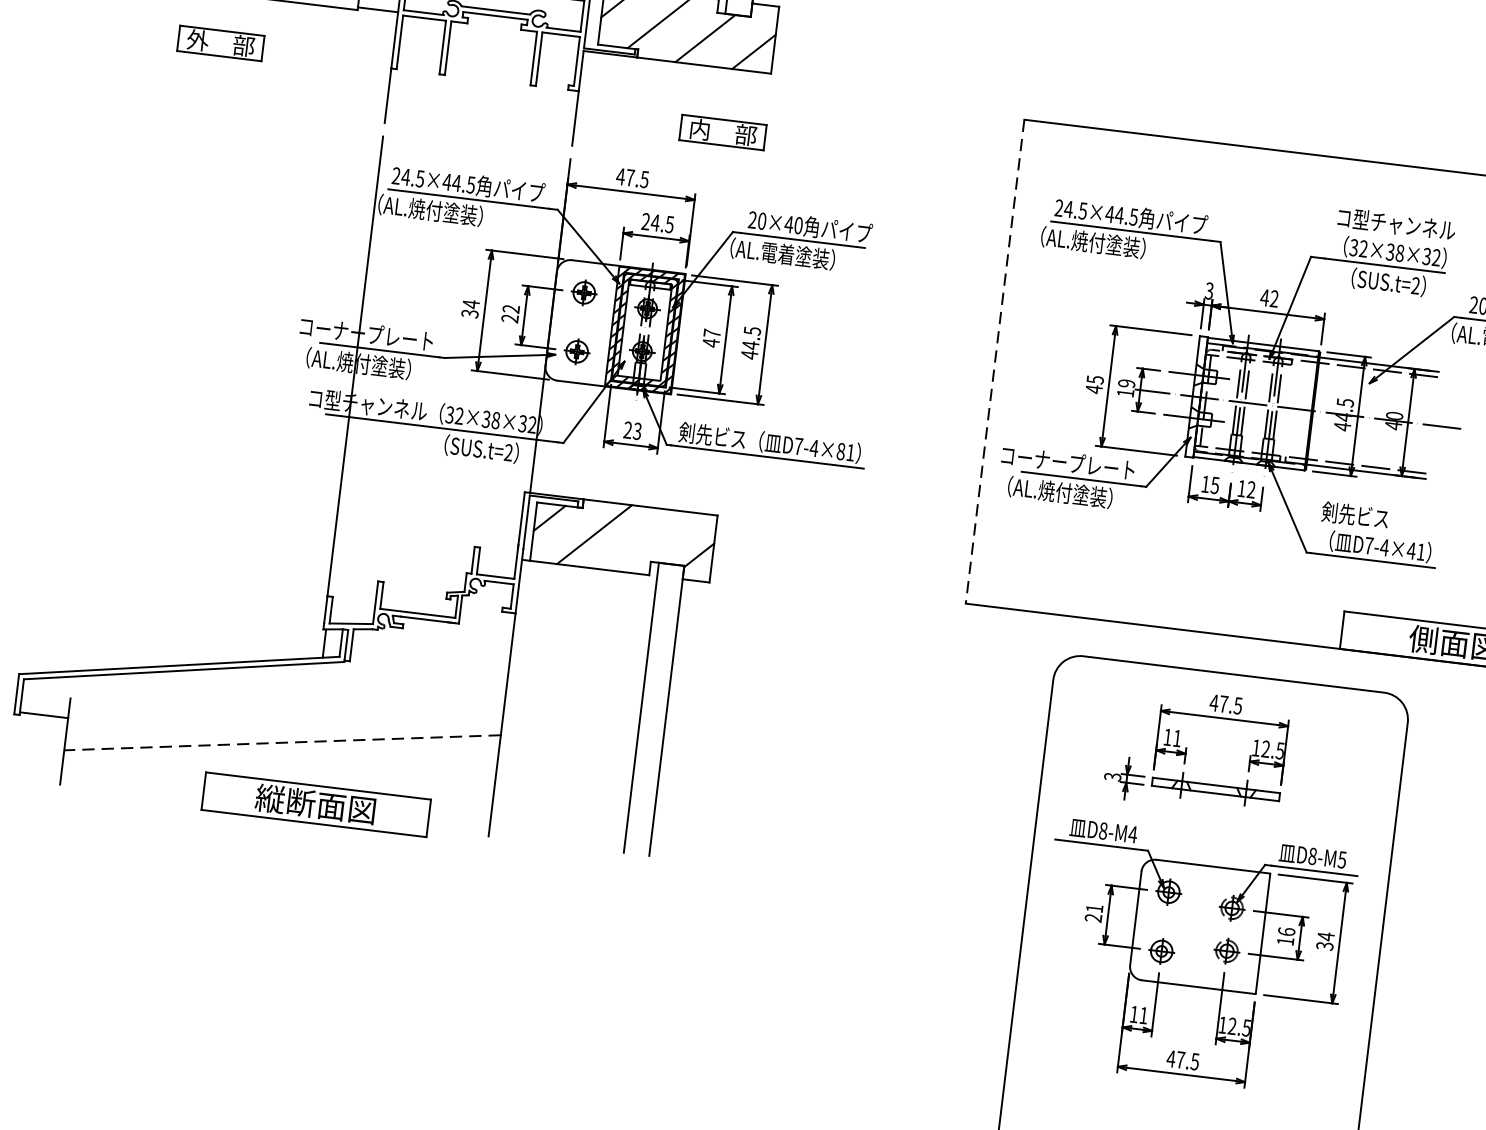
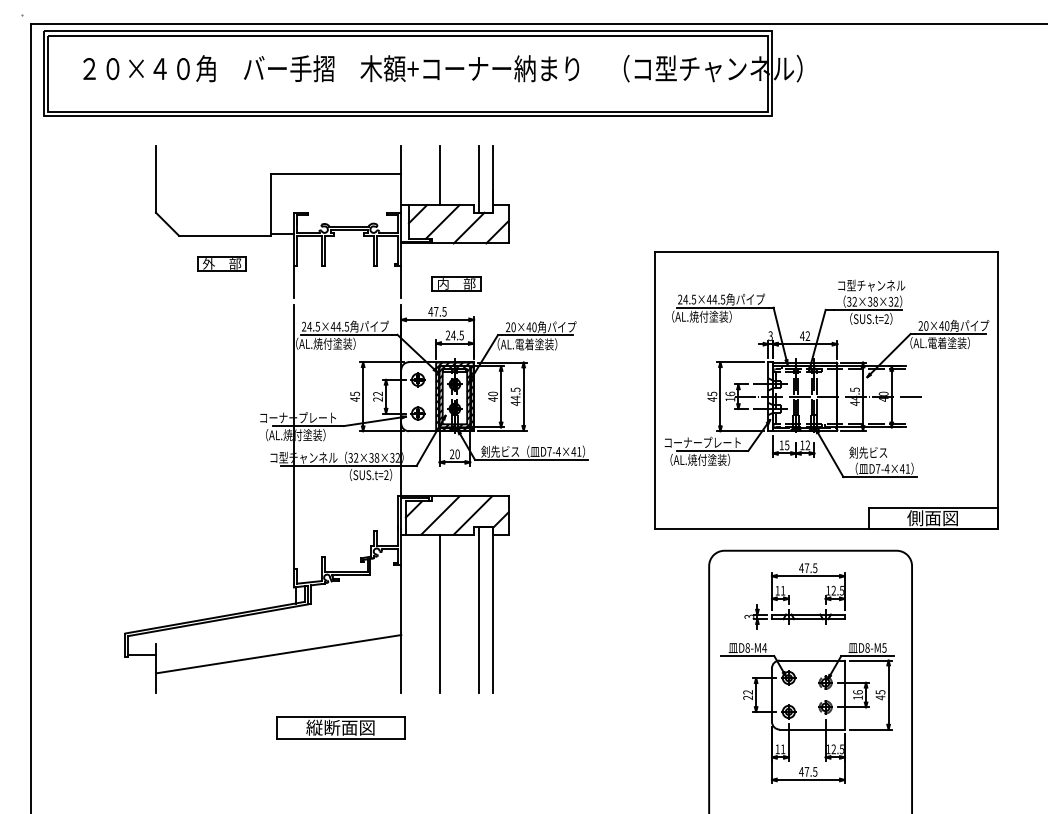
part: (219, 42) -> (221, 263), moved
part: (723, 131) -> (456, 283), moved
text: (471, 308) -> (355, 396), 34 -> 45
text: (711, 332) -> (492, 393), 47 -> 40
line: (994, 363) -> (654, 391), dashed -> solid
text: (1127, 382) -> (730, 393), 19 -> 16
text: (637, 431) -> (457, 454), 23 -> 20
text: (840, 450) -> (573, 451), D7-4×81 -> D7-4×41
line: (650, 541) -> (472, 515), added
line: (572, 705) -> (439, 613), added
line: (282, 743) -> (278, 654), dashed -> solid
part: (315, 803) -> (340, 727), moved
text: (1093, 908) -> (747, 692), 21 -> 22
text: (1325, 942) -> (880, 695), 34 -> 45

